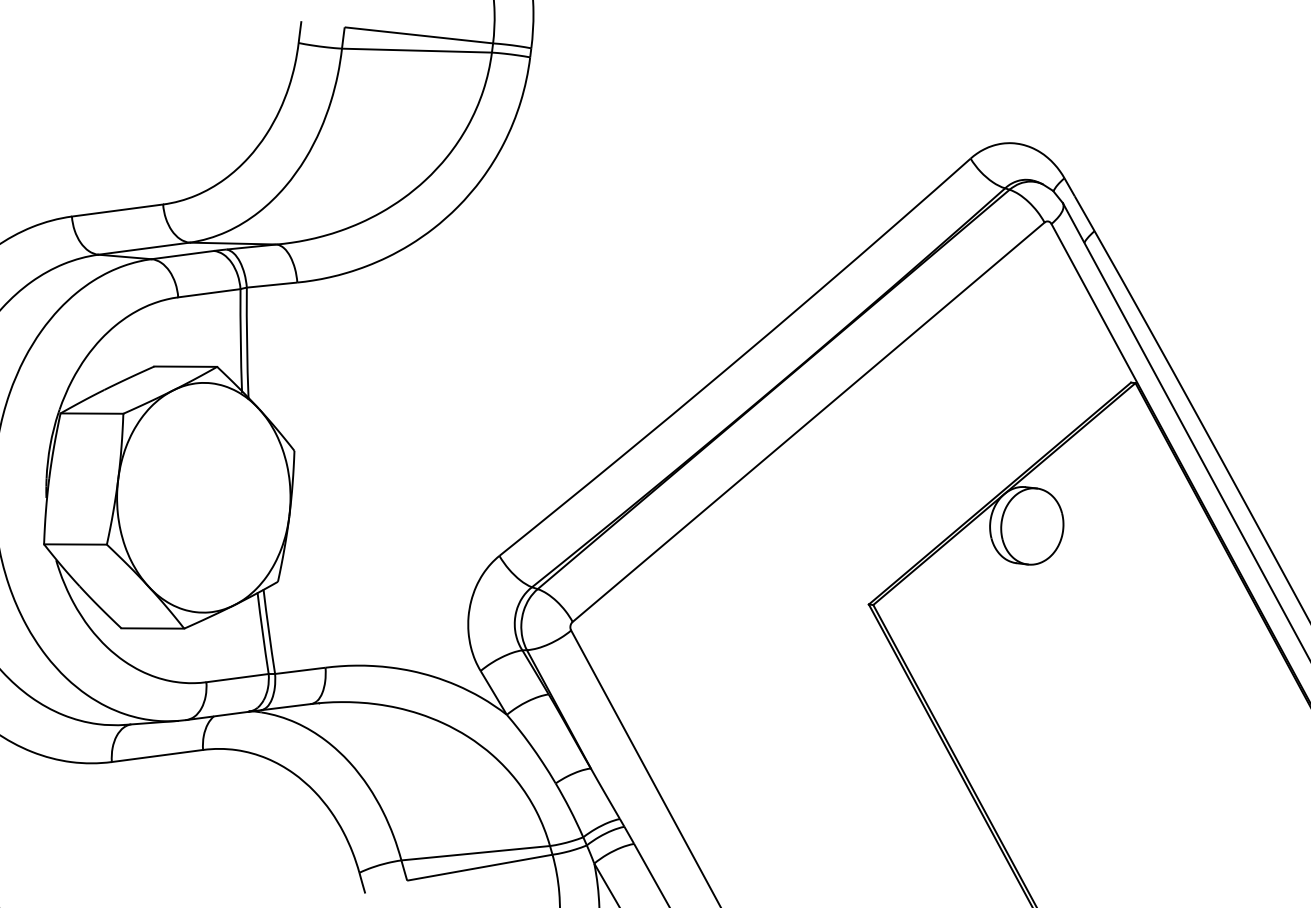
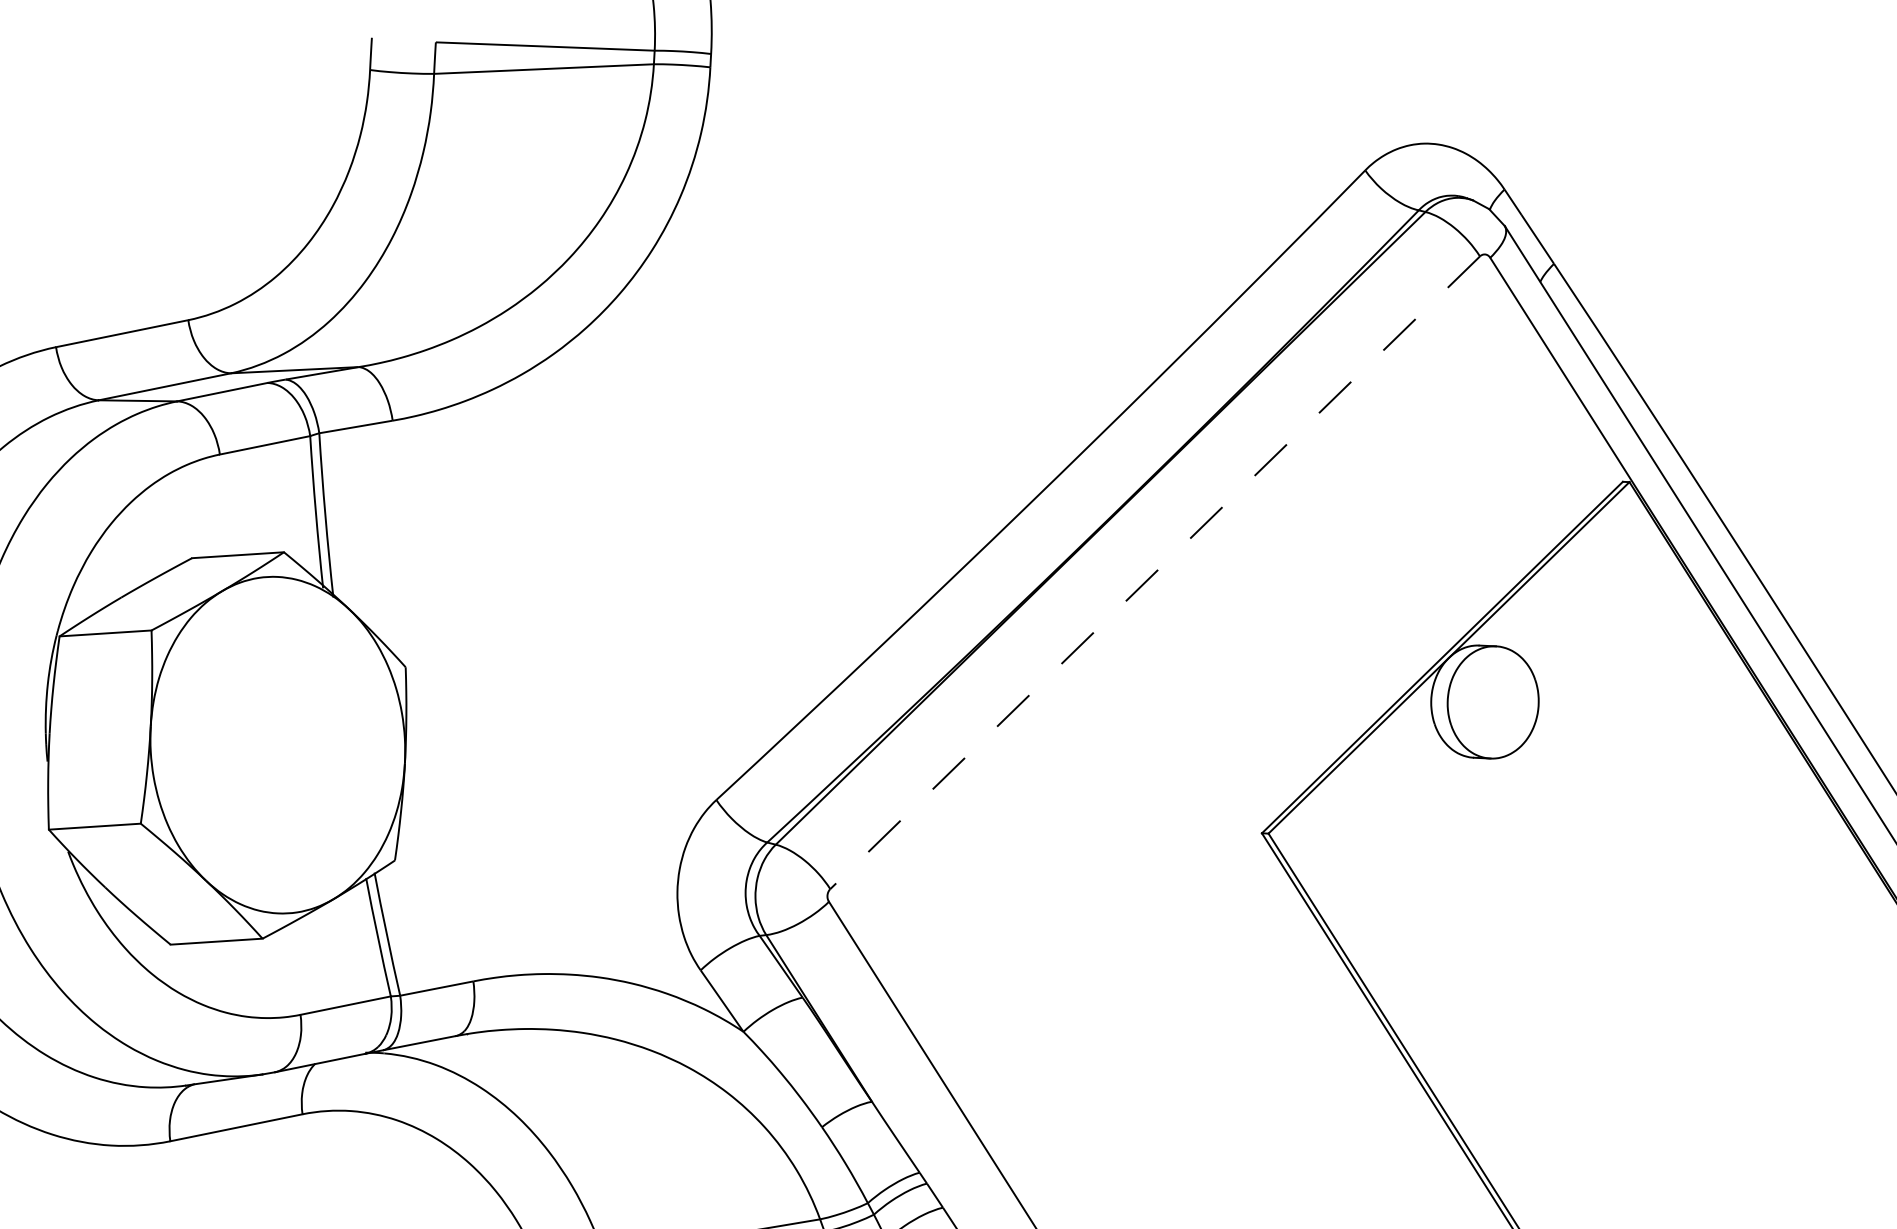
line: (808, 422) -> (1154, 573), solid -> dashed

